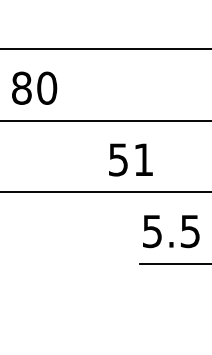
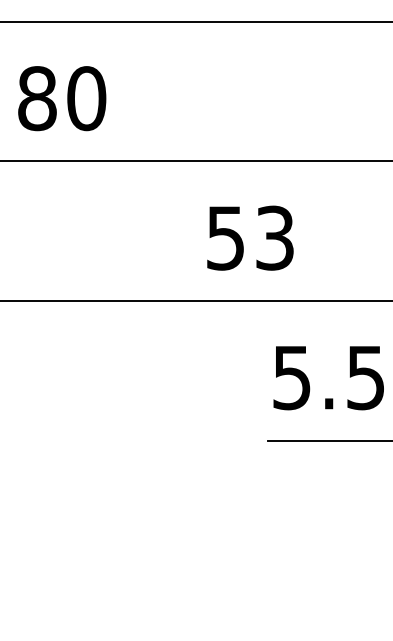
text: (143, 159) -> (274, 237), 51 -> 53

